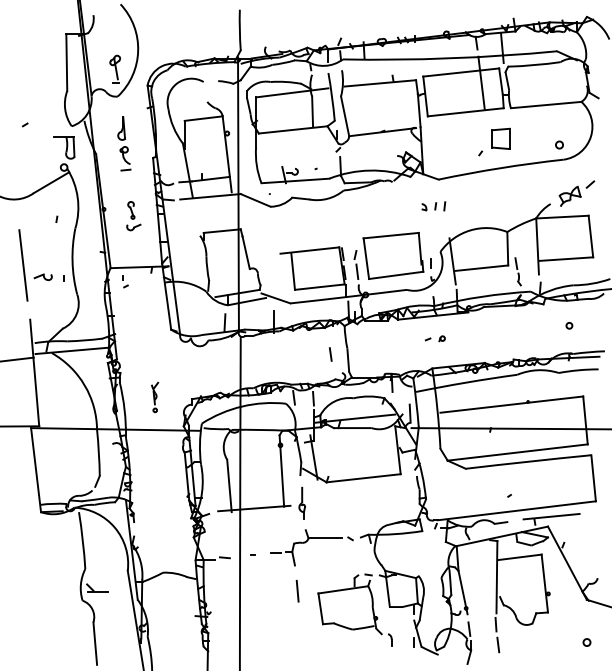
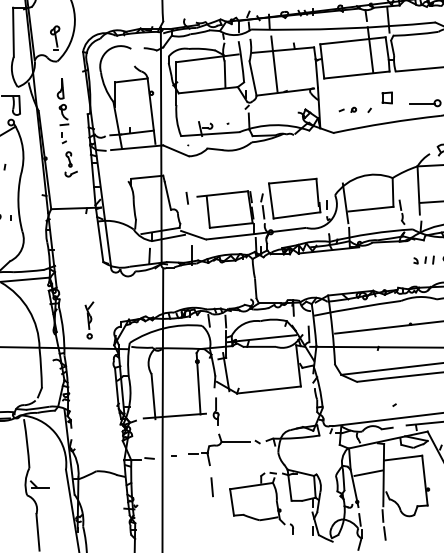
line: (369, 99) -> (274, 64), added
part: (500, 138) -> (386, 97), size x0.62
line: (541, 146) -> (422, 104), added
part: (433, 206) -> (423, 260), moved
part: (125, 281) -> (64, 138), moved
part: (435, 338) -> (348, 109), moved
line: (330, 354) -> (187, 198), moved
part: (154, 397) -> (88, 320), size x1.43
line: (479, 574) -> (368, 472), added

